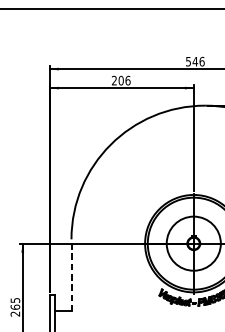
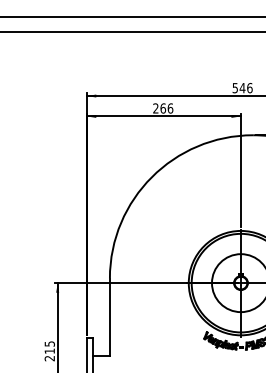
text: (121, 80) -> (163, 108), 206 -> 266
line: (71, 275) -> (109, 317), dashed -> solid
text: (15, 307) -> (49, 351), 265 -> 215

